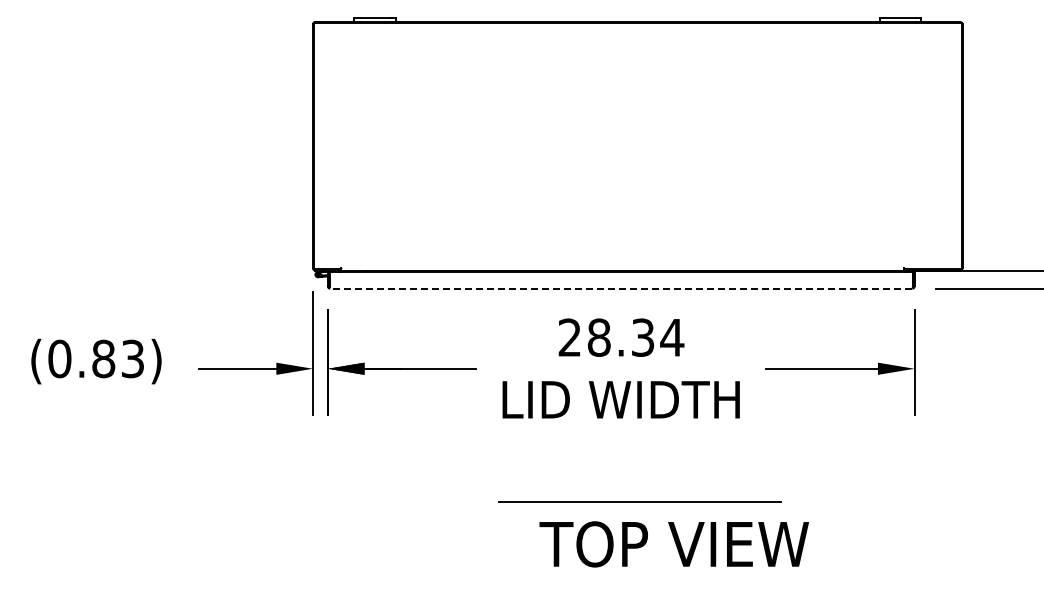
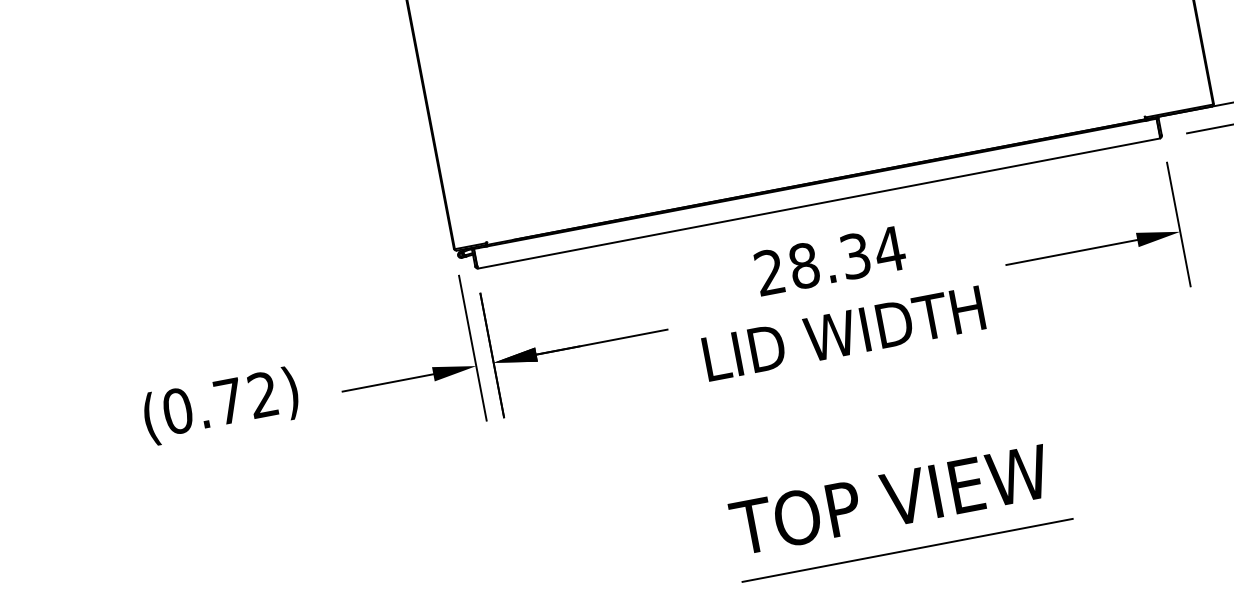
line: (620, 288) -> (818, 203), dashed -> solid
text: (117, 358) -> (245, 397), (0.83) -> (0.72)
line: (639, 501) -> (907, 550), moved
text: (673, 544) -> (889, 500), moved

